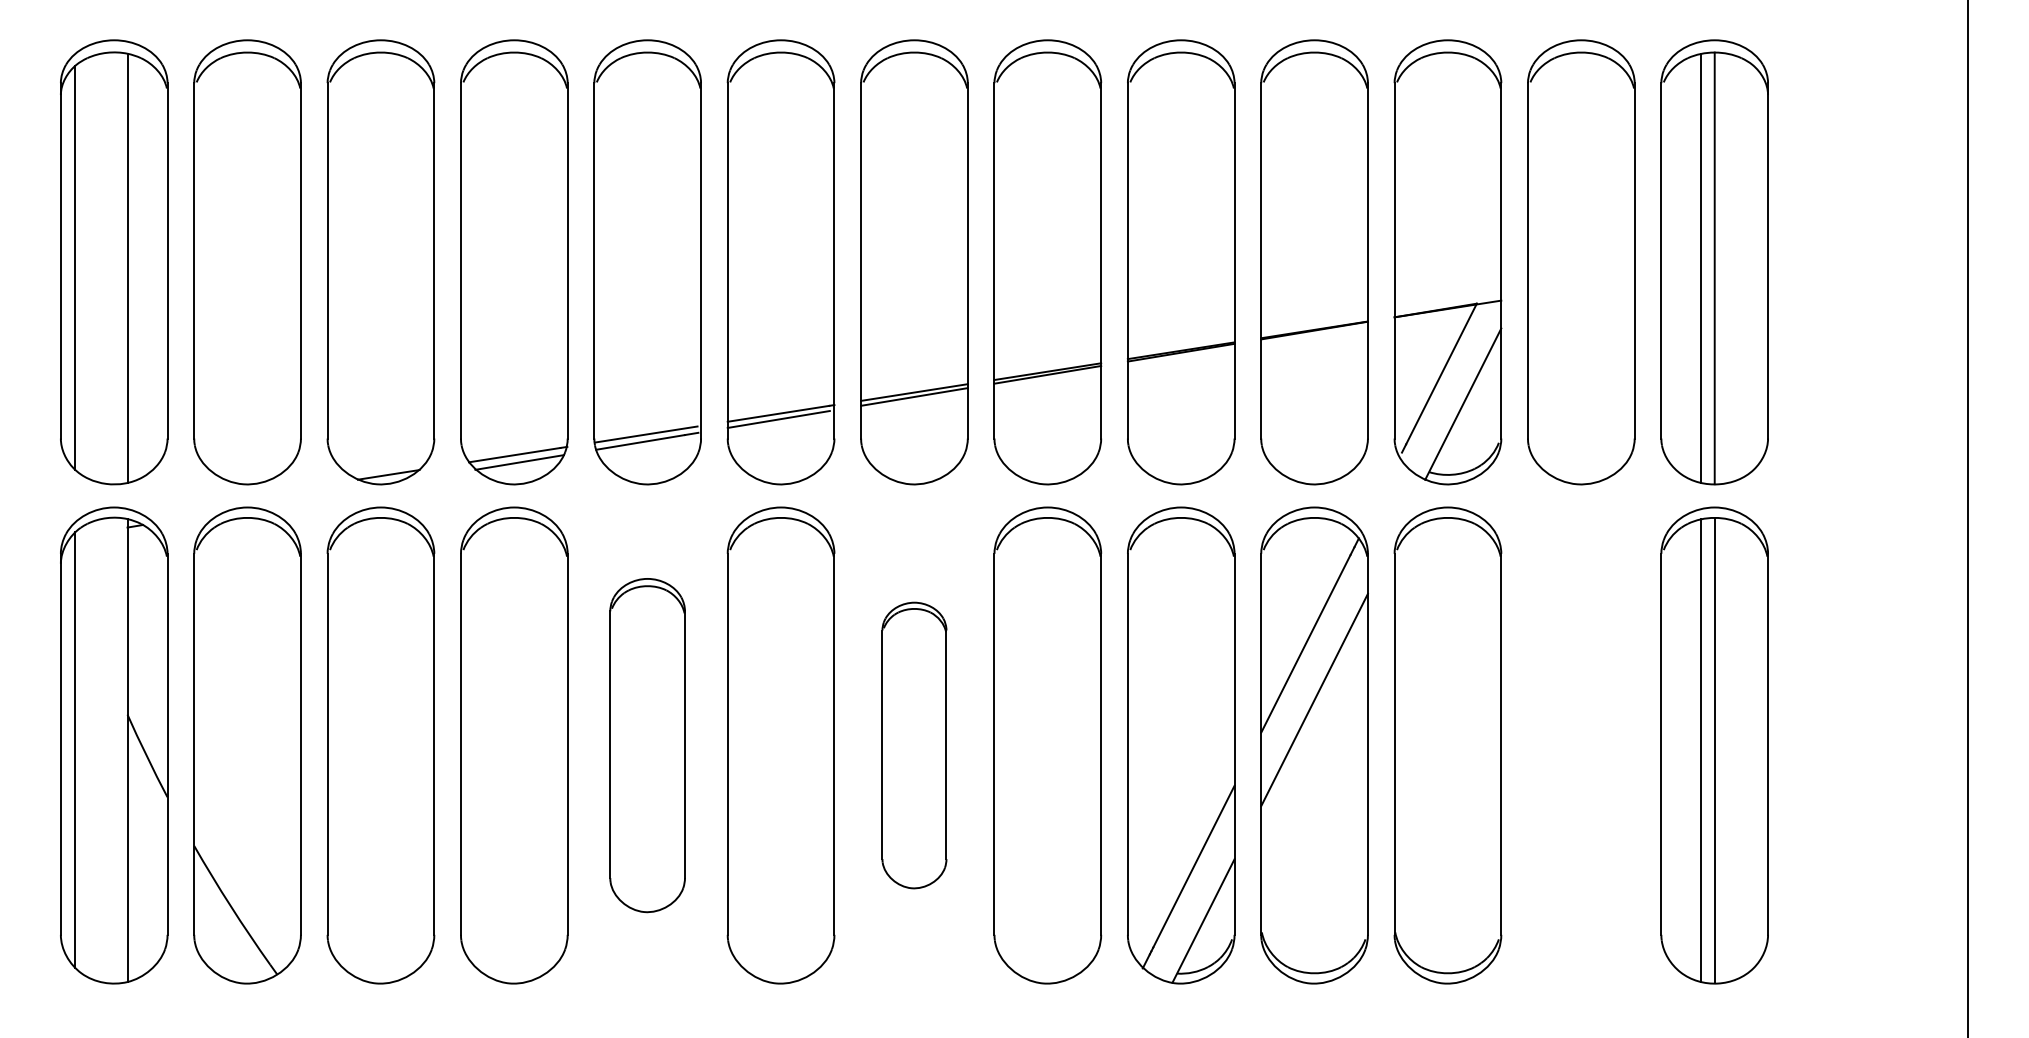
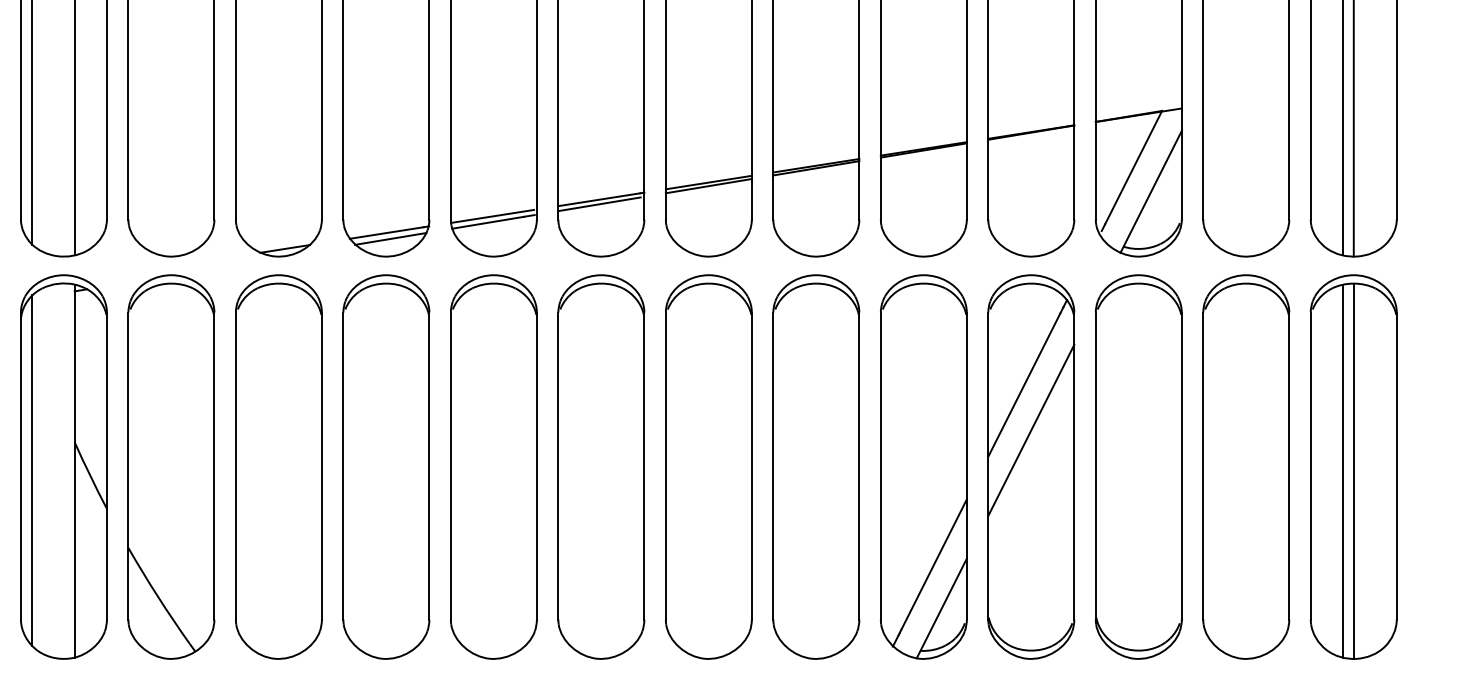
part: (647, 745) -> (493, 467), size x1.43
part: (914, 745) -> (708, 467), size x1.67
part: (1581, 745) -> (1246, 467), added

